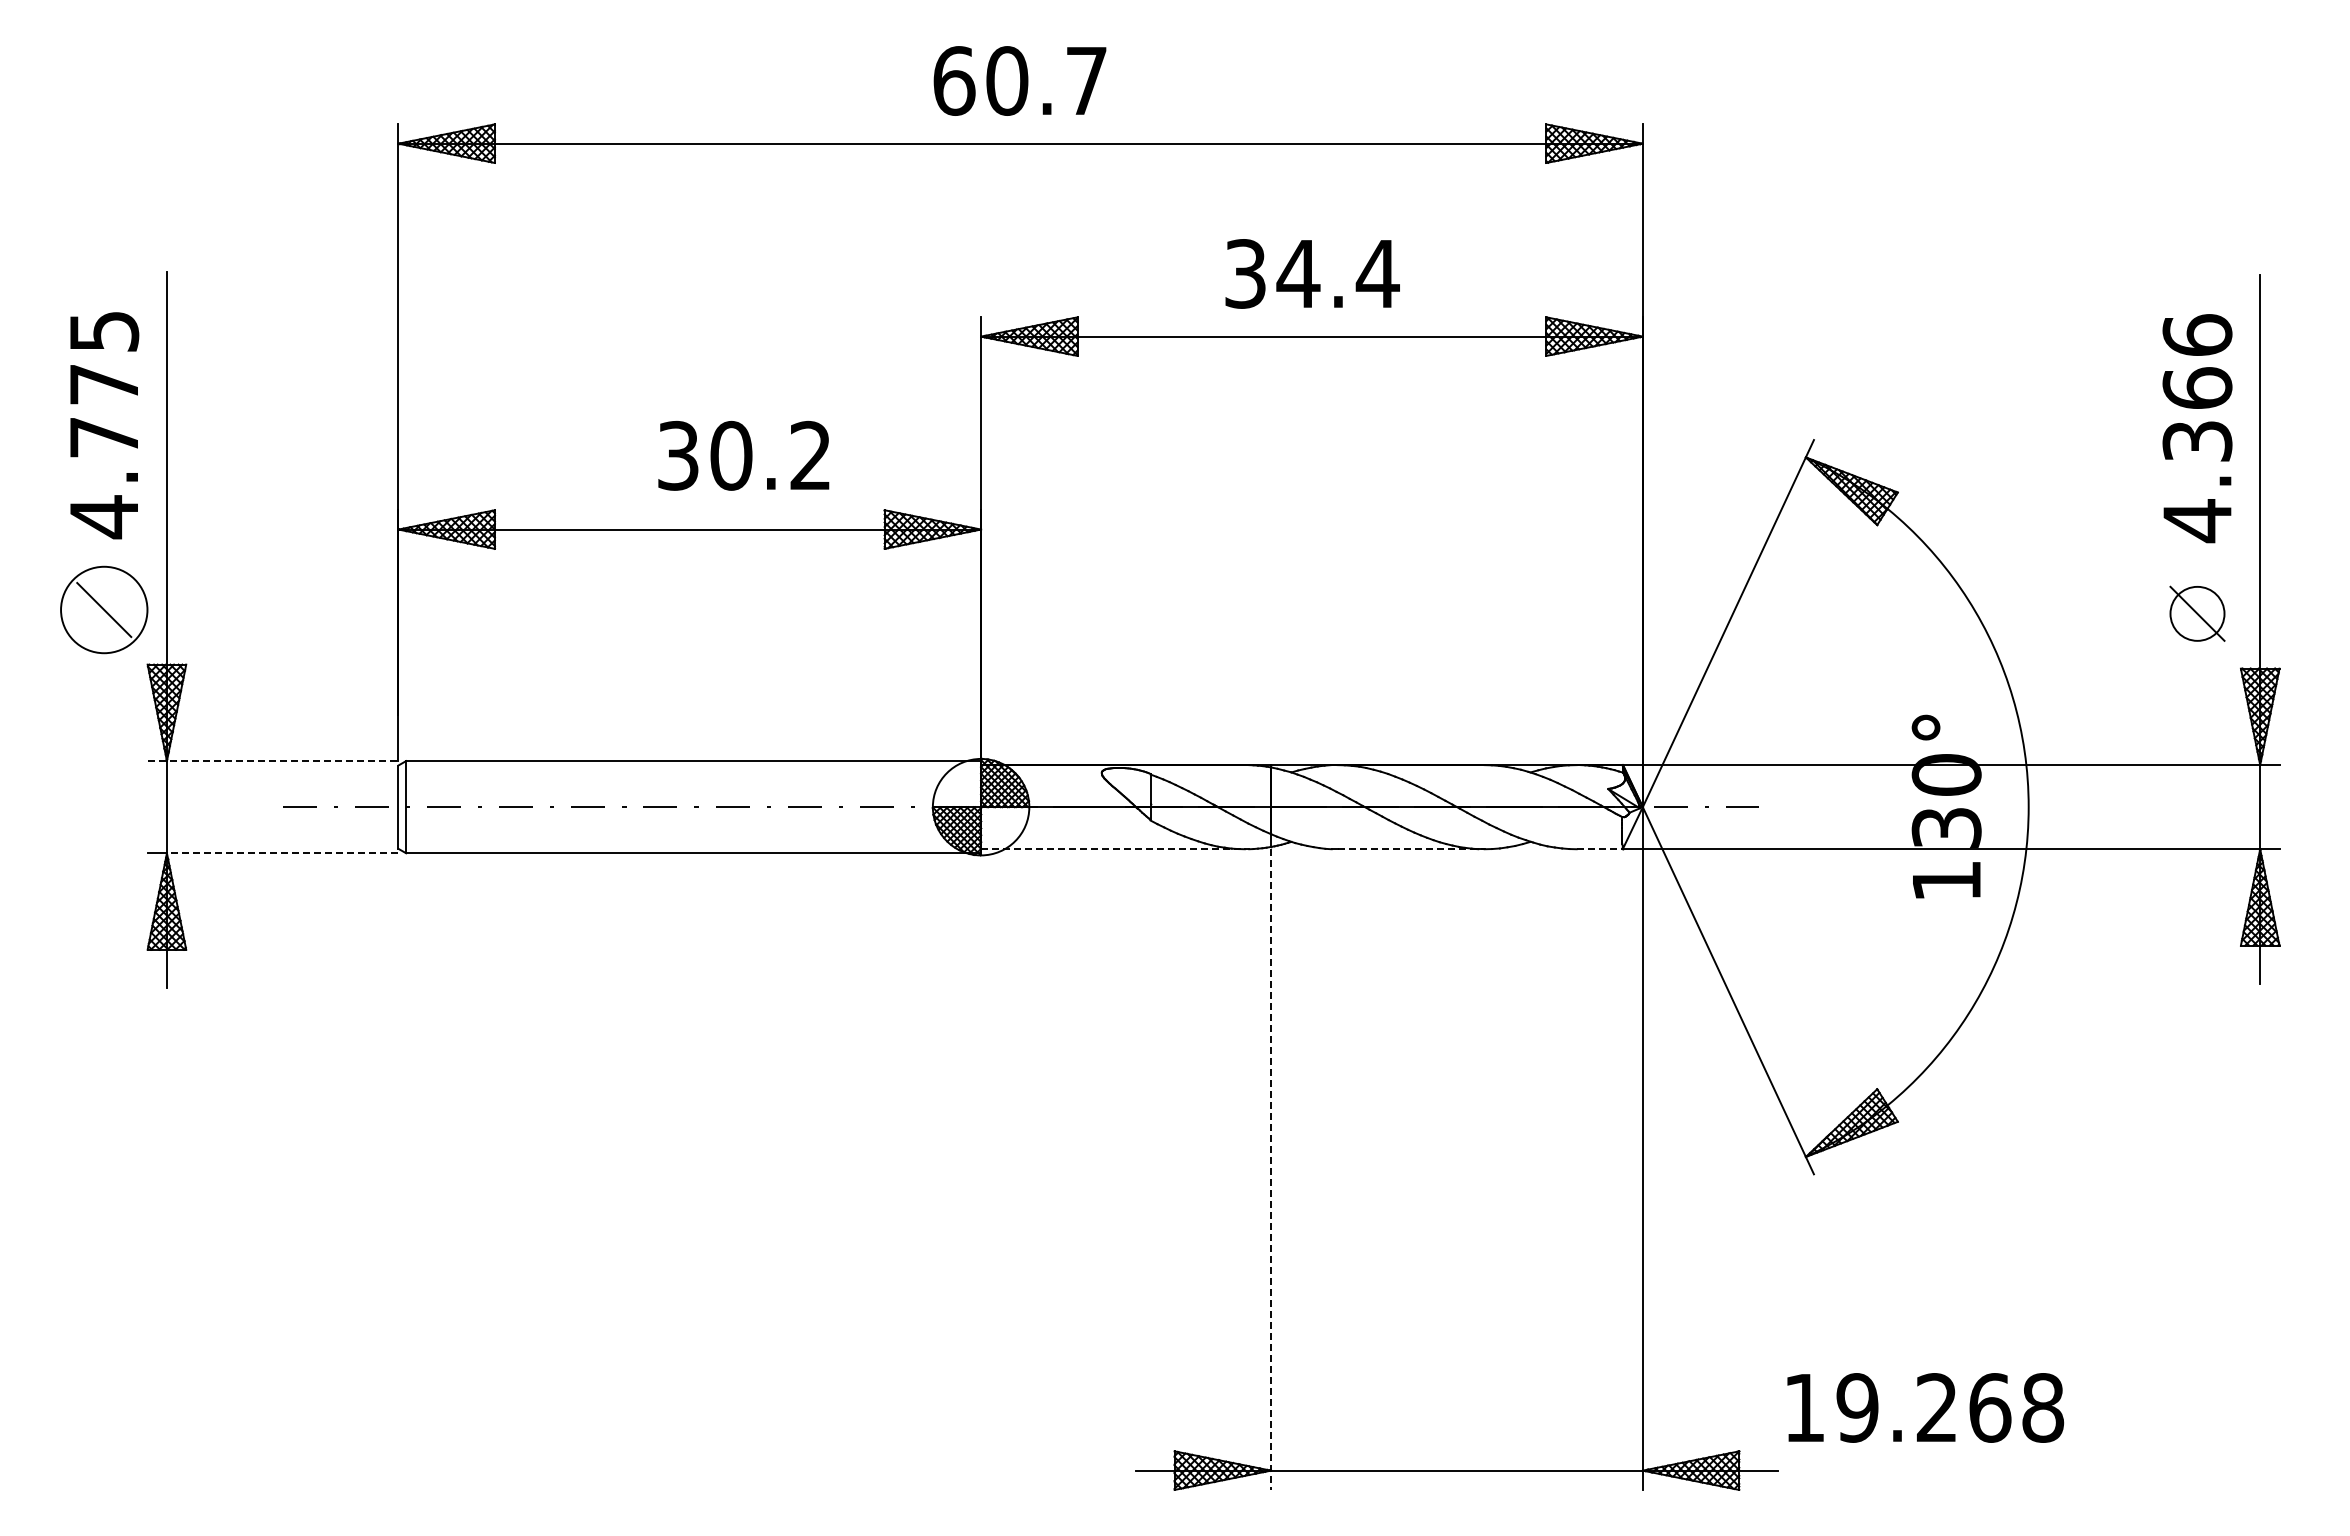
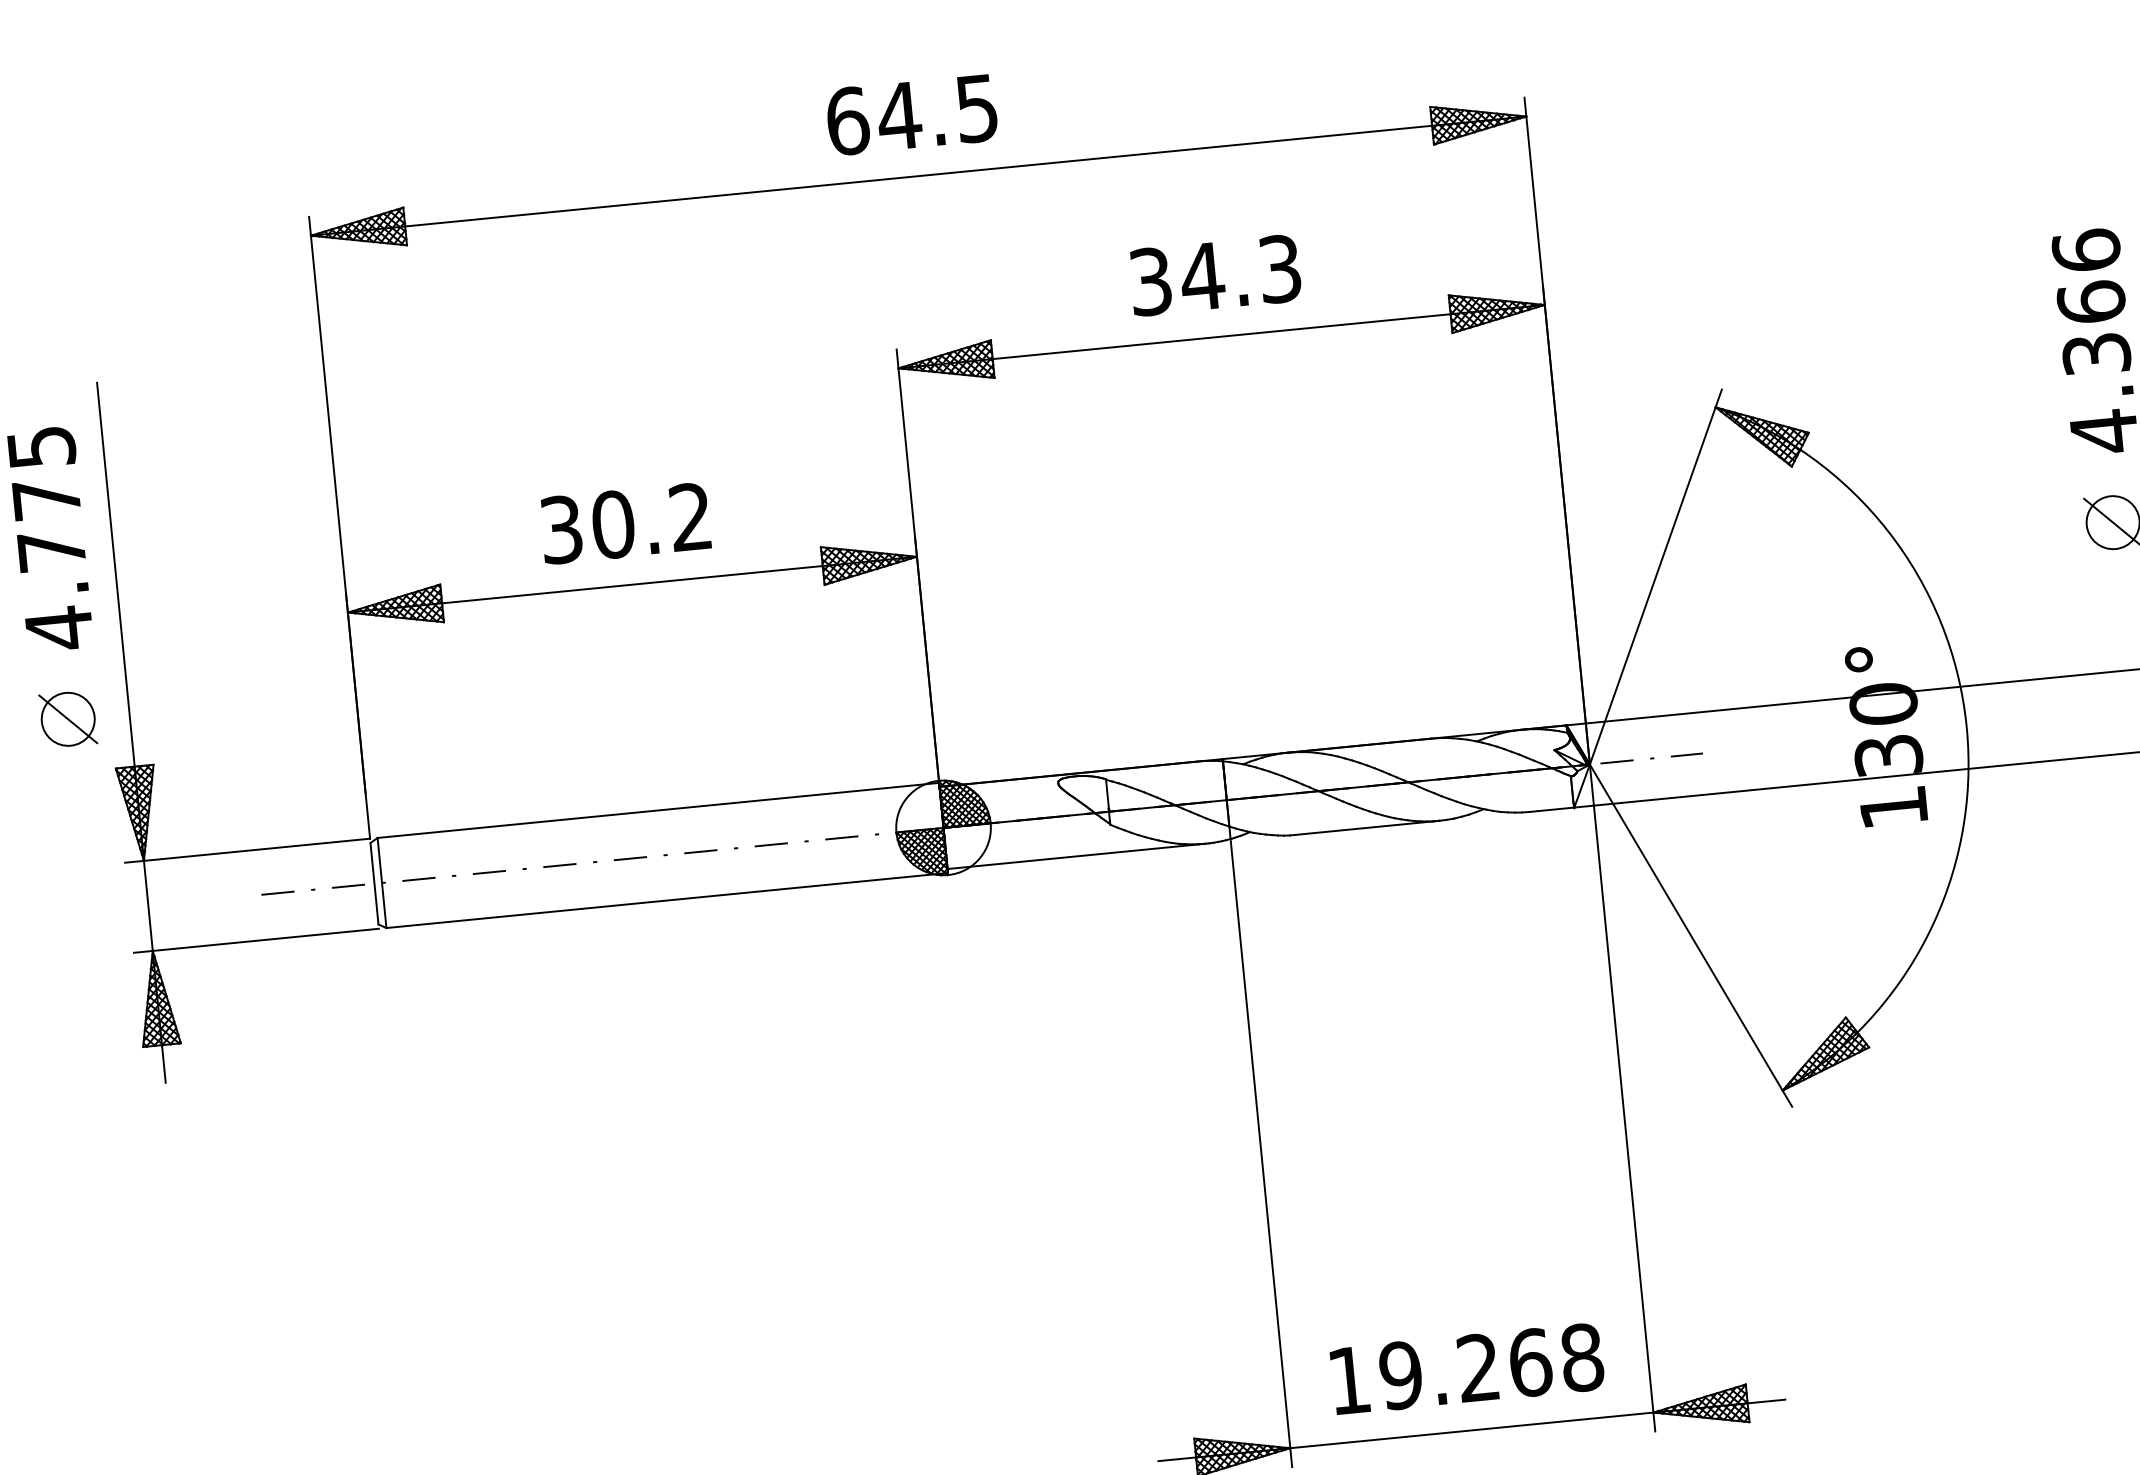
text: (1045, 80) -> (936, 112), 60.7 -> 64.5
text: (1377, 273) -> (1279, 268), 34.4 -> 34.3
text: (743, 455) -> (625, 523), moved
circle: (104, 610) -> (68, 719), size x0.62
line: (273, 761) -> (248, 851), dashed -> solid
line: (1113, 849) -> (1076, 856), dashed -> solid
line: (1411, 849) -> (1367, 828), dashed -> solid
line: (1600, 849) -> (1552, 809), dashed -> solid
line: (282, 853) -> (265, 940), dashed -> solid
line: (1271, 1170) -> (1261, 1154), dashed -> solid
text: (1925, 1407) -> (1467, 1368), moved

